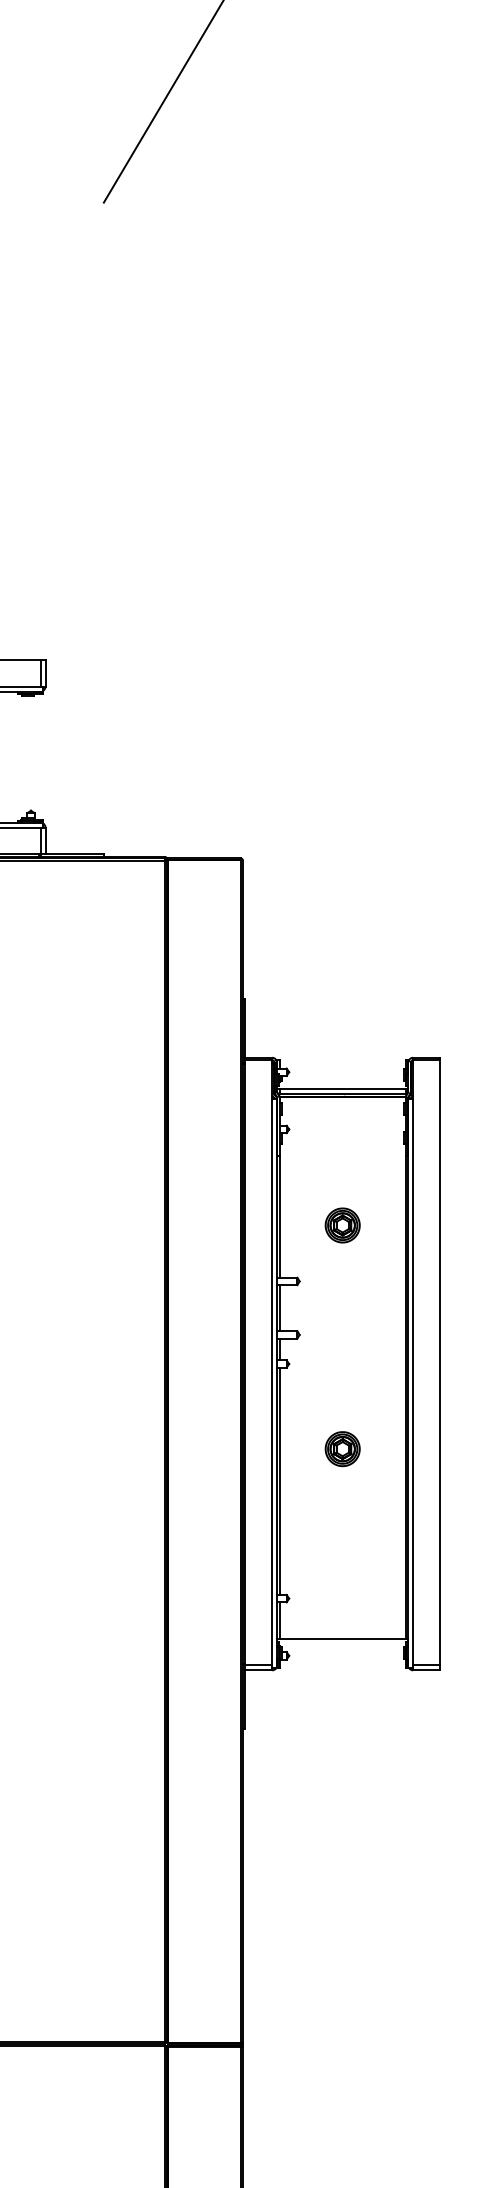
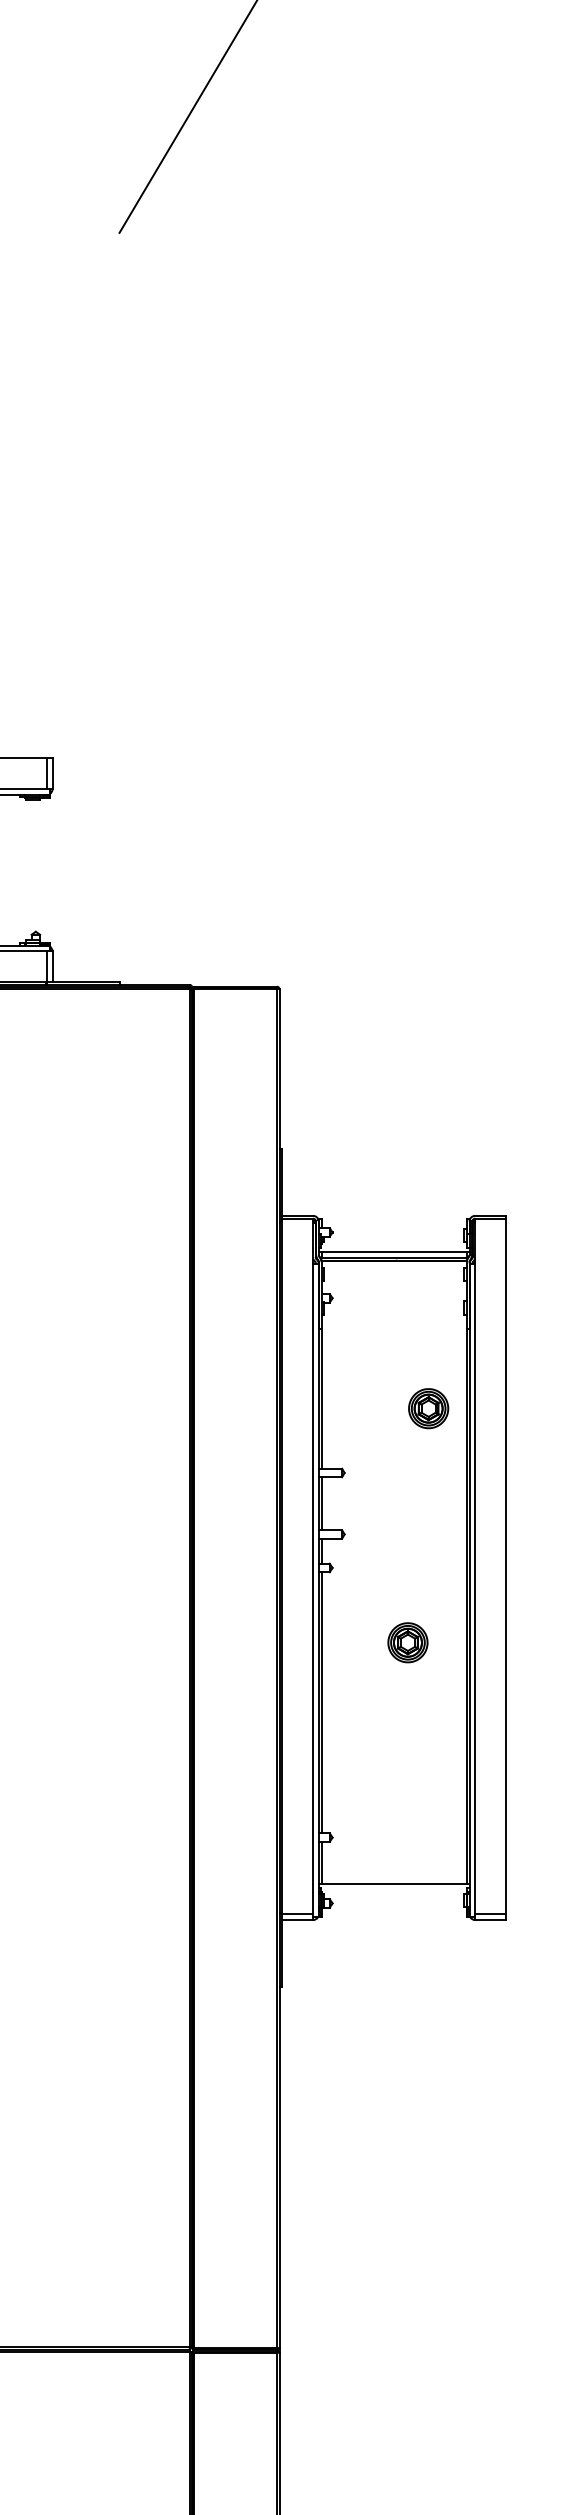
part: (342, 1225) -> (428, 1408), moved
part: (342, 1449) -> (407, 1643), moved

